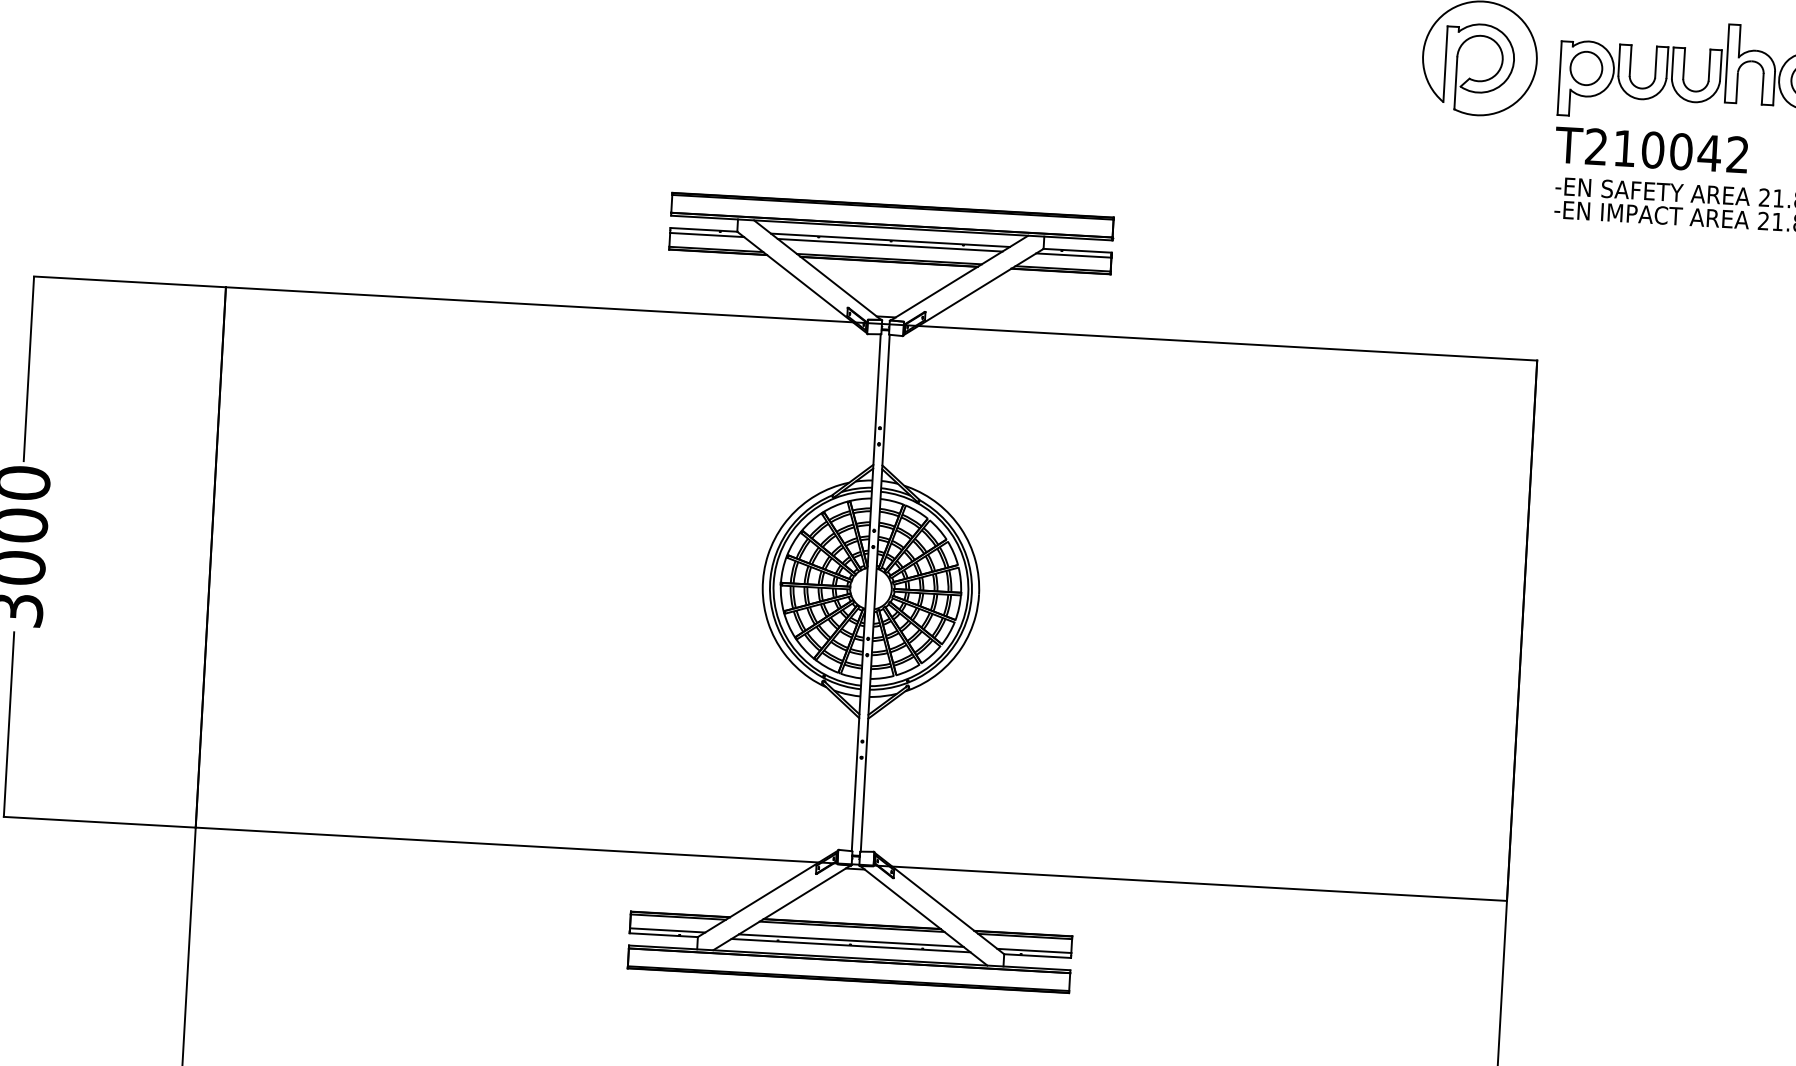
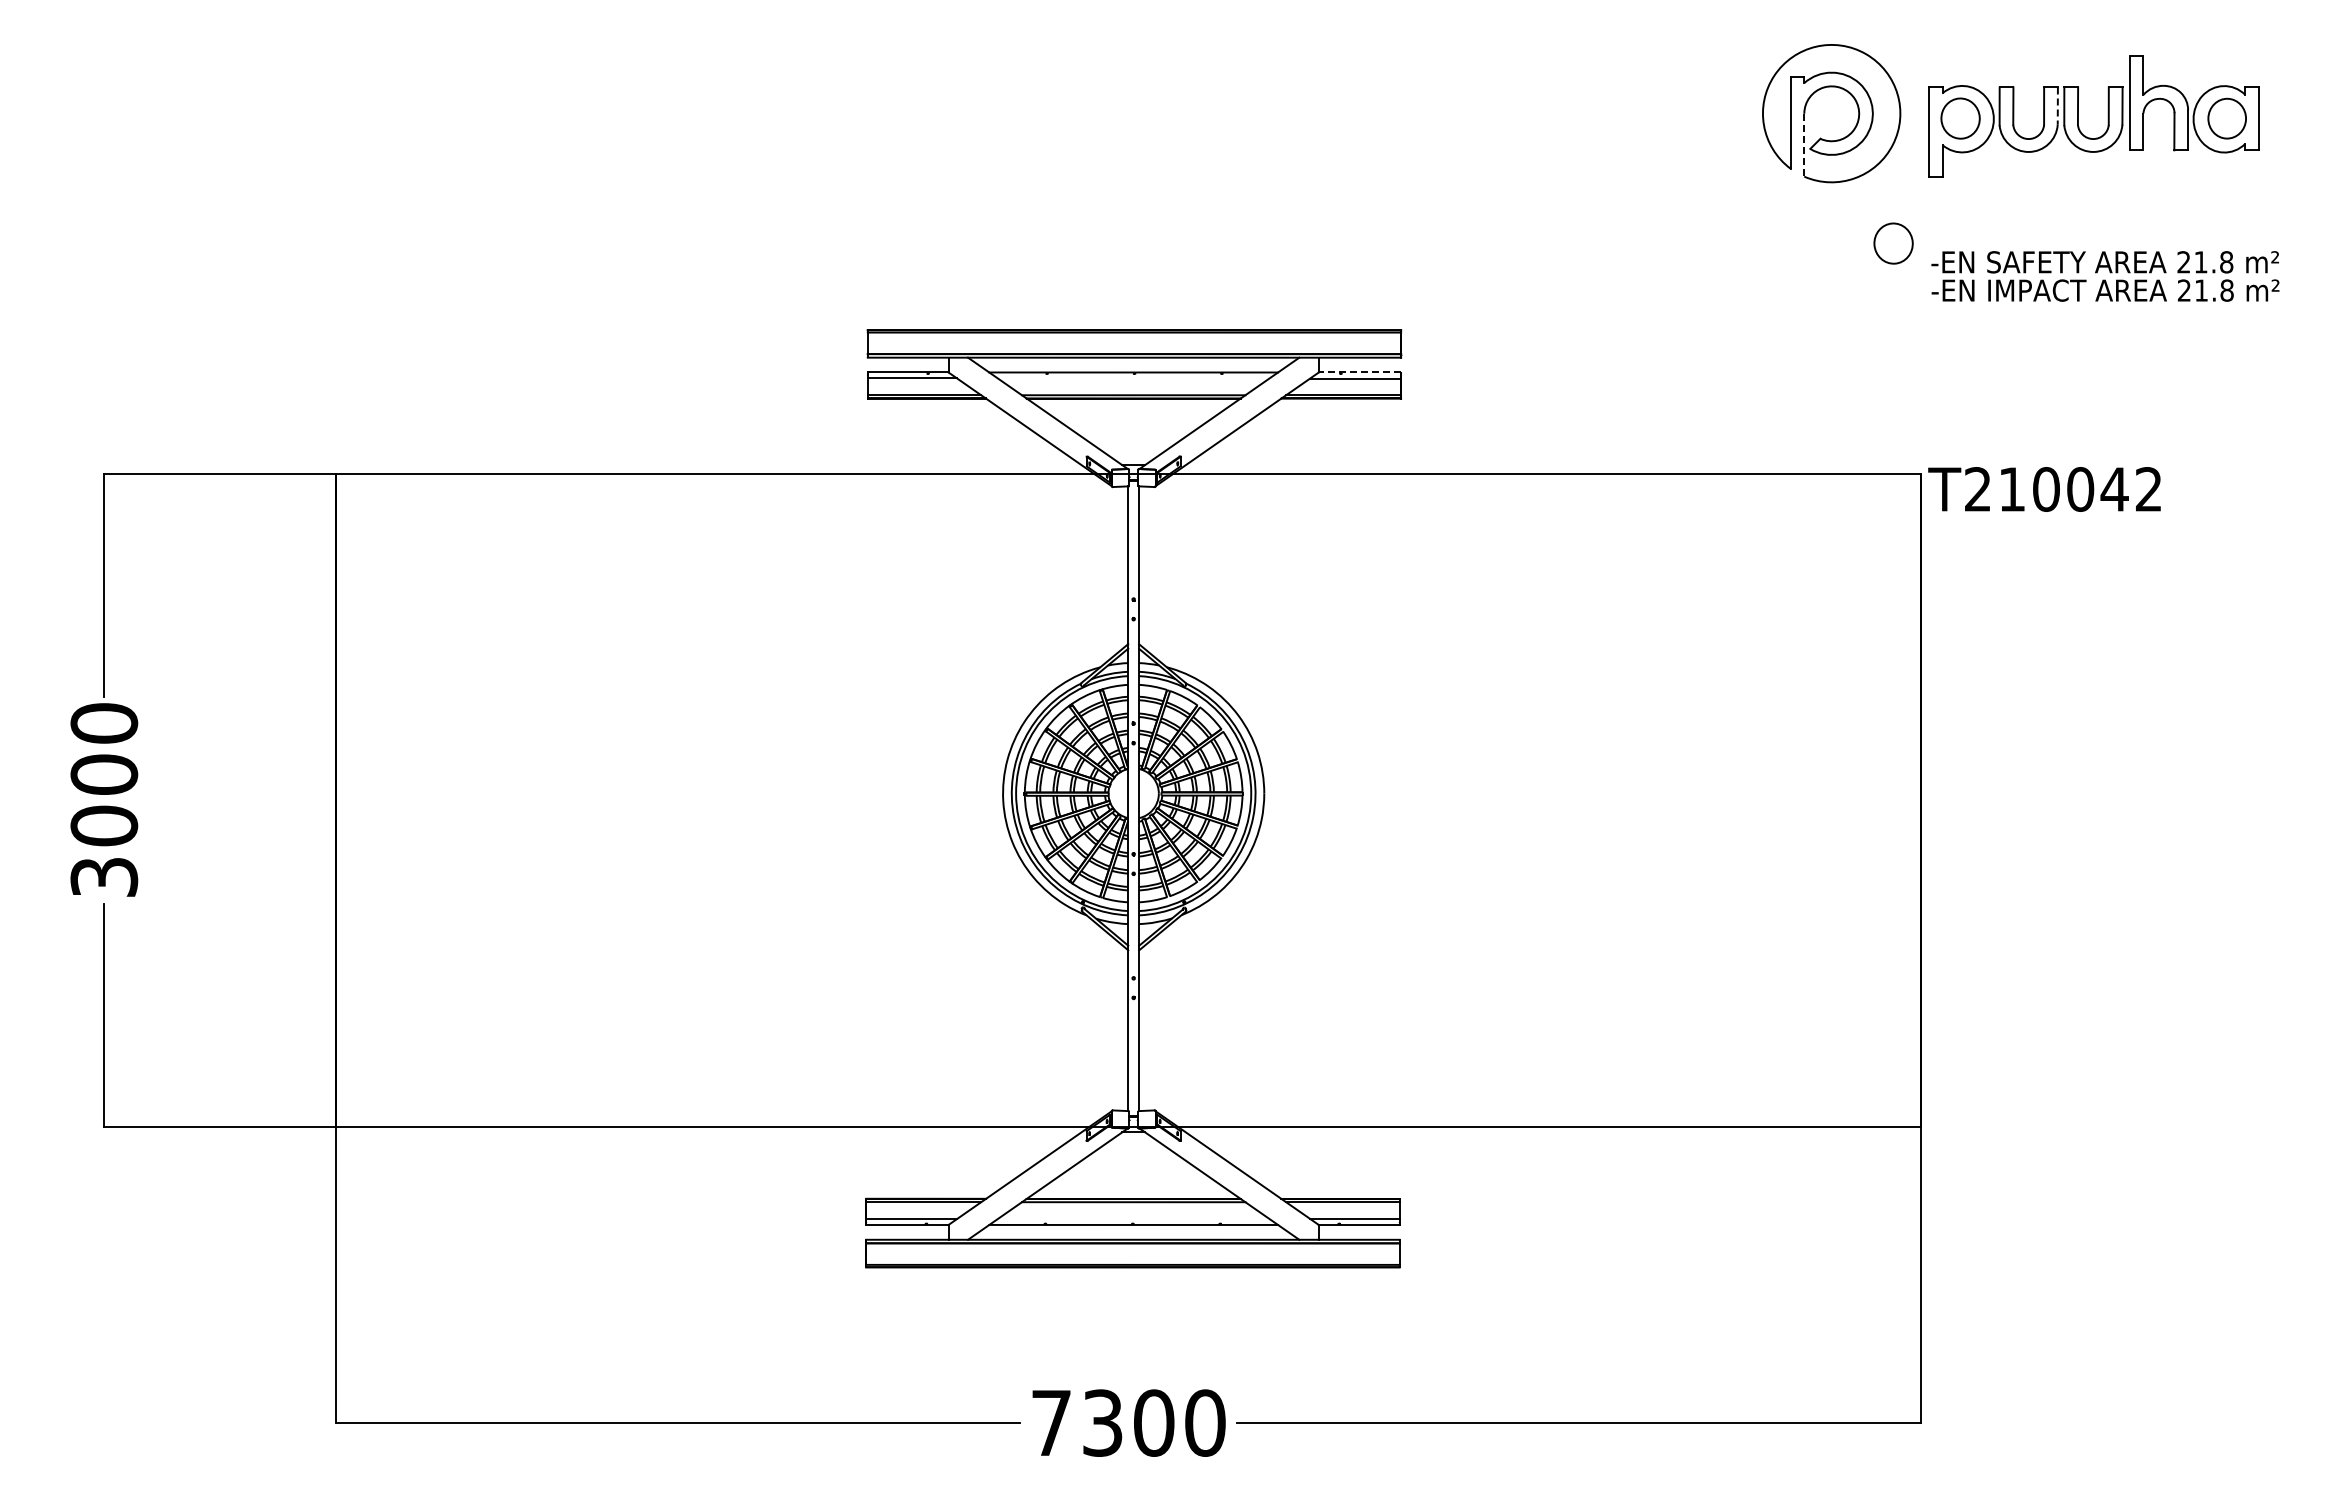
line: (1667, 62) -> (2057, 106), solid -> dashed
line: (1456, 83) -> (1804, 145), solid -> dashed
text: (1651, 150) -> (2044, 489), moved
part: (1525, 168) -> (1893, 243), added
line: (890, 245) -> (1133, 378), removed
line: (1077, 250) -> (1359, 372), solid -> dashed
line: (851, 940) -> (1133, 1218), removed

